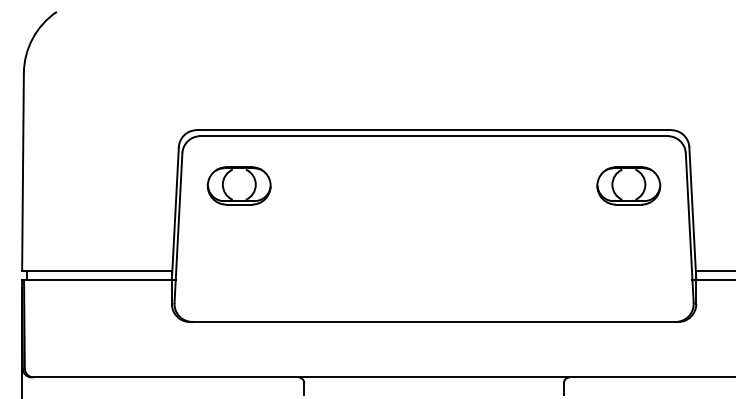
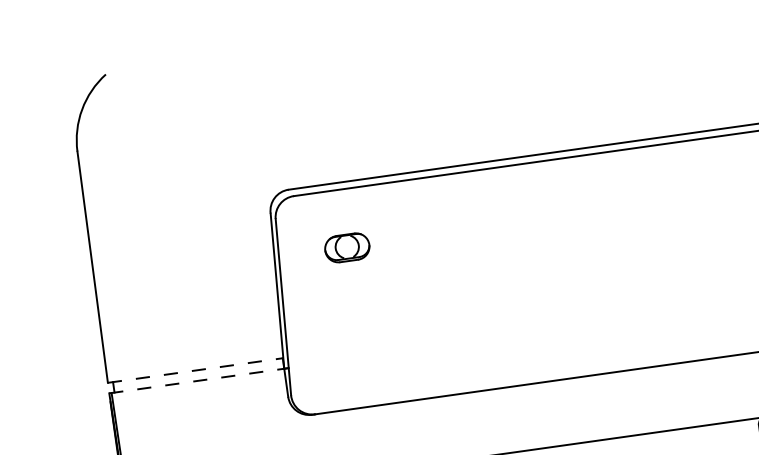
part: (238, 185) -> (346, 247), size x0.6
line: (97, 271) -> (195, 371), solid -> dashed
line: (98, 280) -> (198, 381), solid -> dashed

